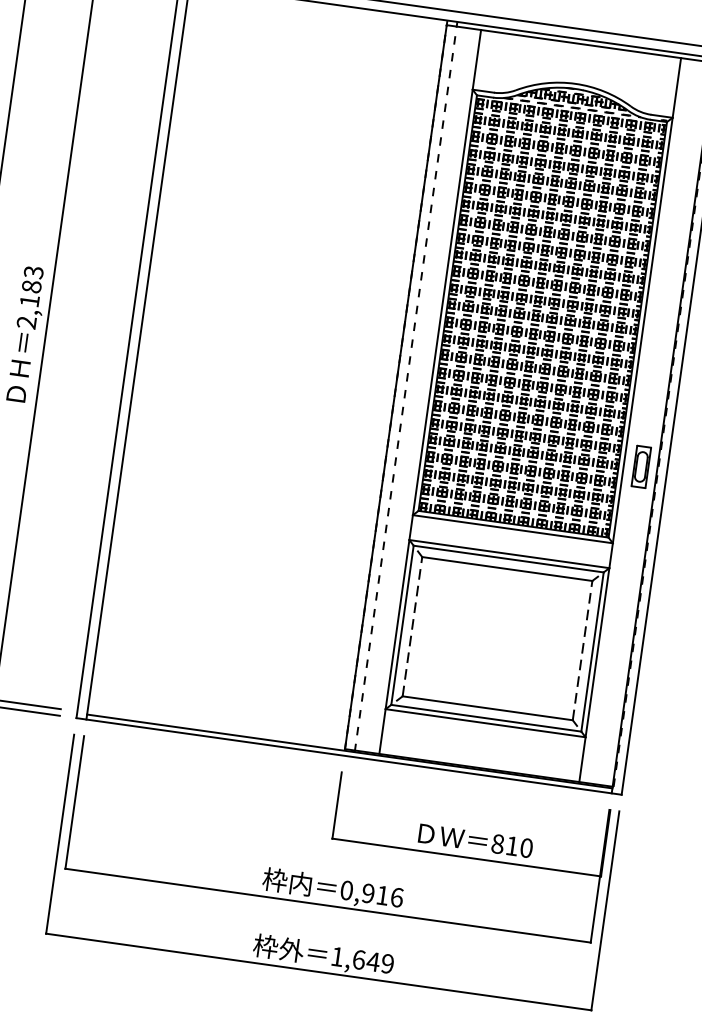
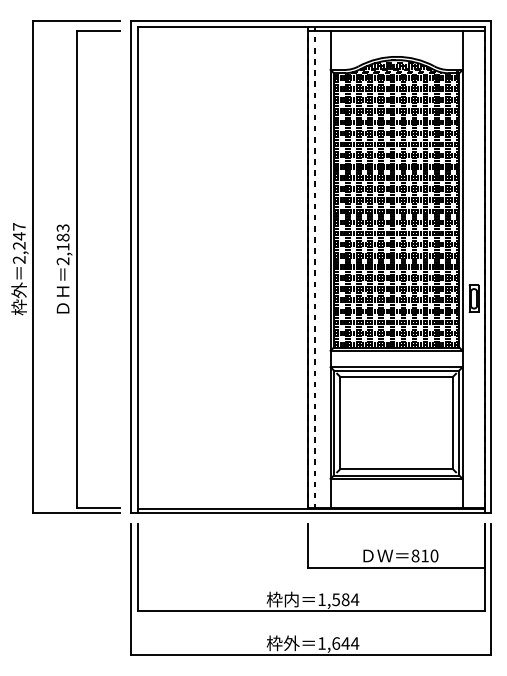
line: (412, 627) -> (340, 423), dashed -> solid
line: (582, 651) -> (452, 423), dashed -> solid
text: (371, 893) -> (338, 599), 0,916 -> 1,584
text: (386, 963) -> (354, 643), 1,649 -> 1,644

